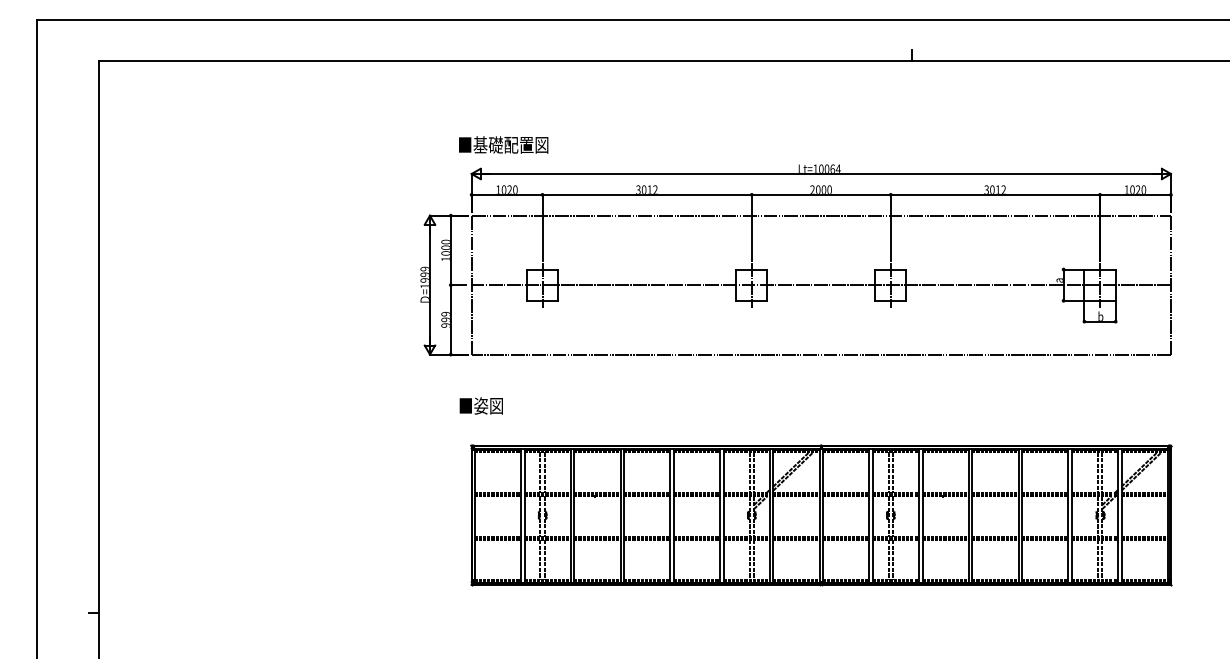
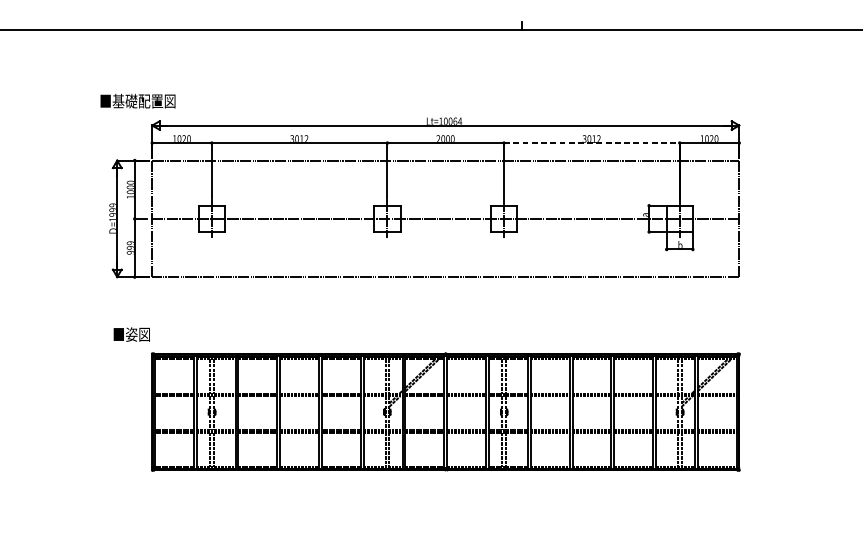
text: (503, 144) -> (137, 100), moved
line: (995, 194) -> (591, 142), solid -> dashed
text: (480, 405) -> (131, 334), moved

